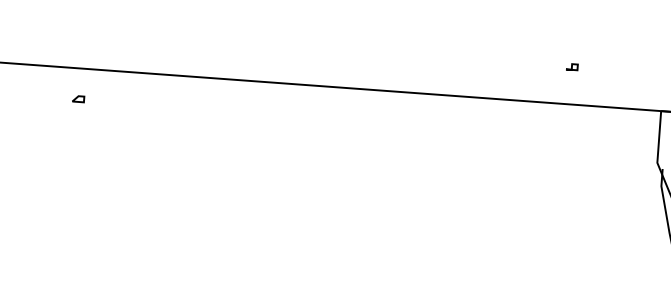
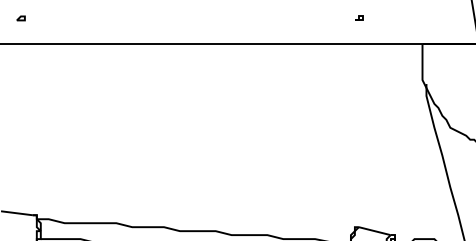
part: (77, 99) -> (20, 18), moved

